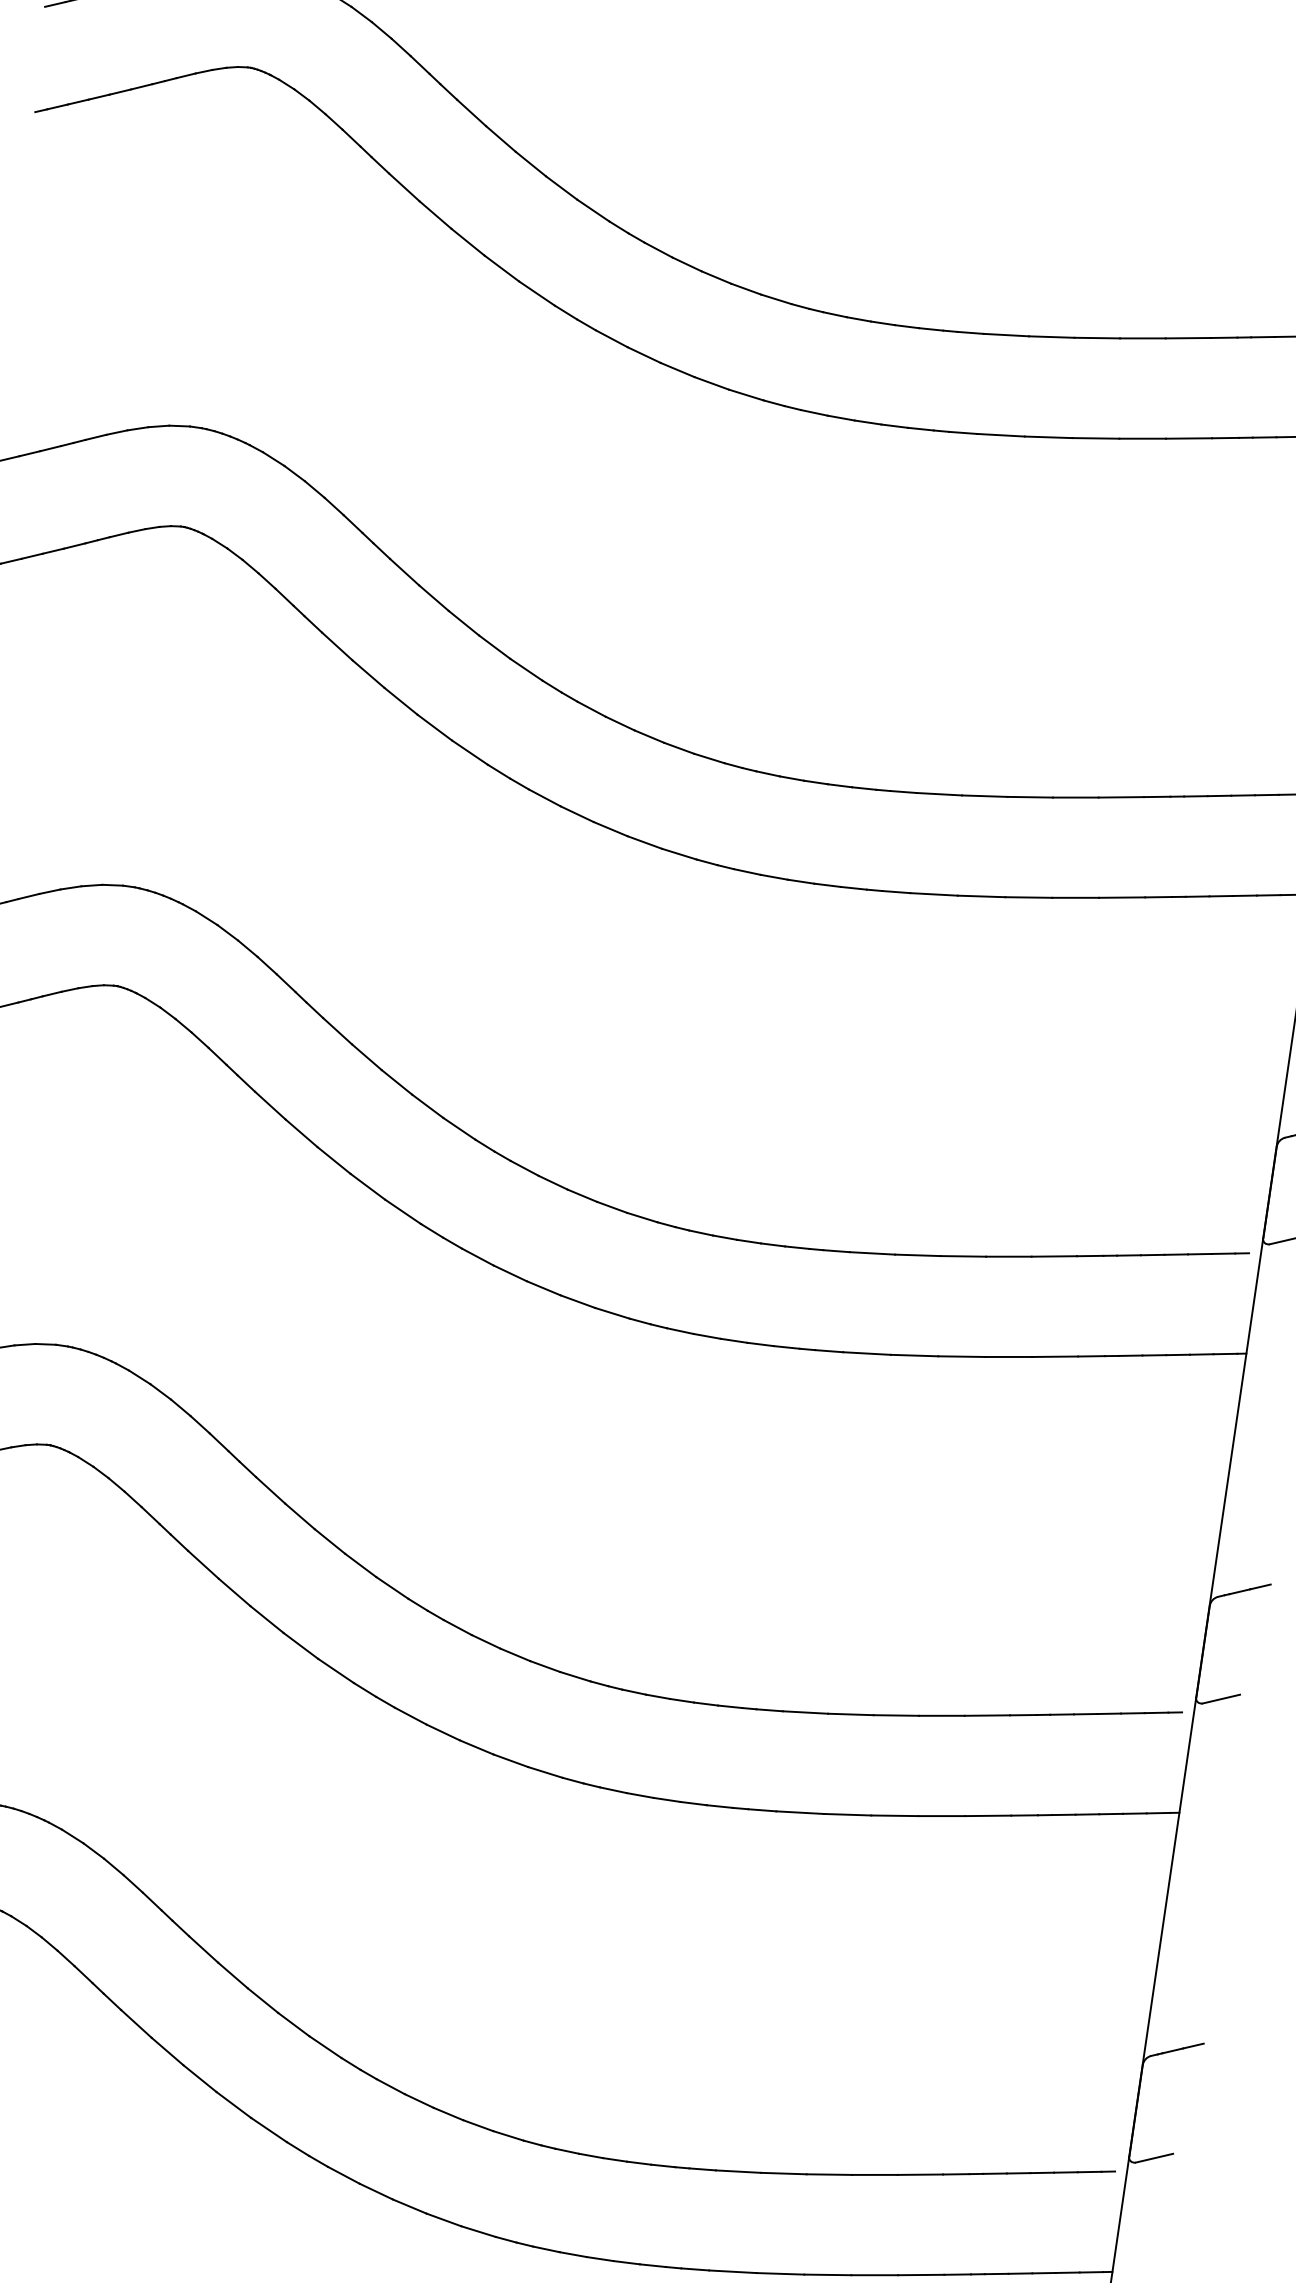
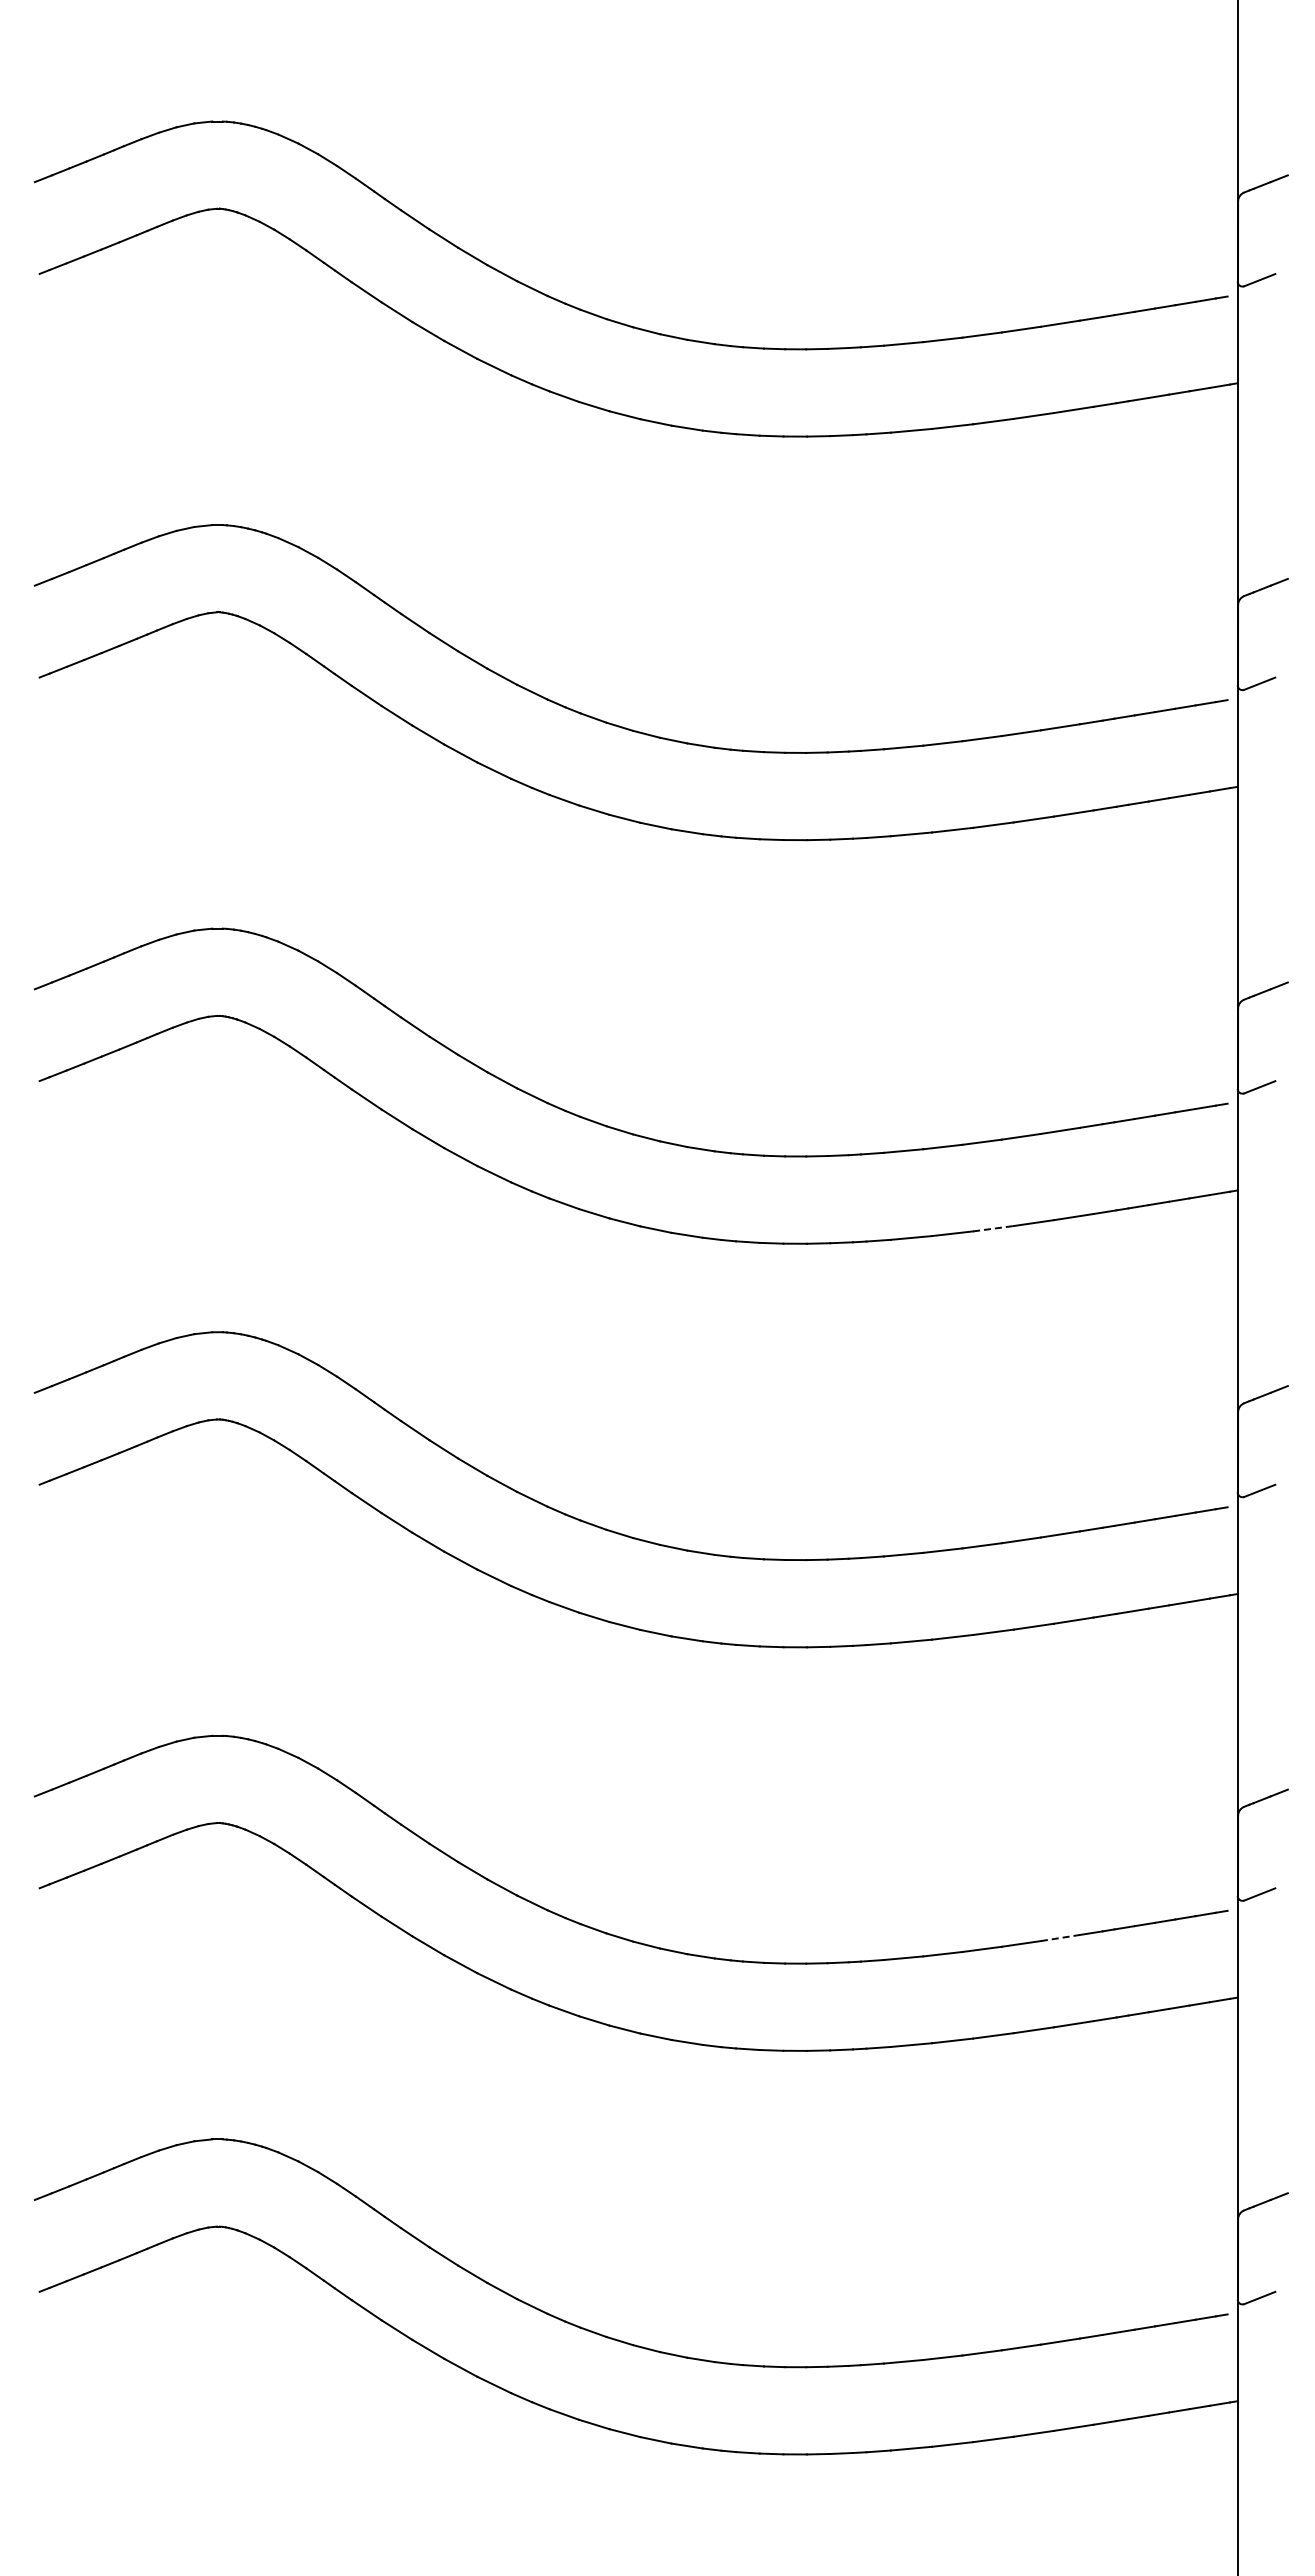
line: (1028, 897) -> (993, 1228), solid -> dashed
line: (987, 1716) -> (1060, 1938), solid -> dashed

